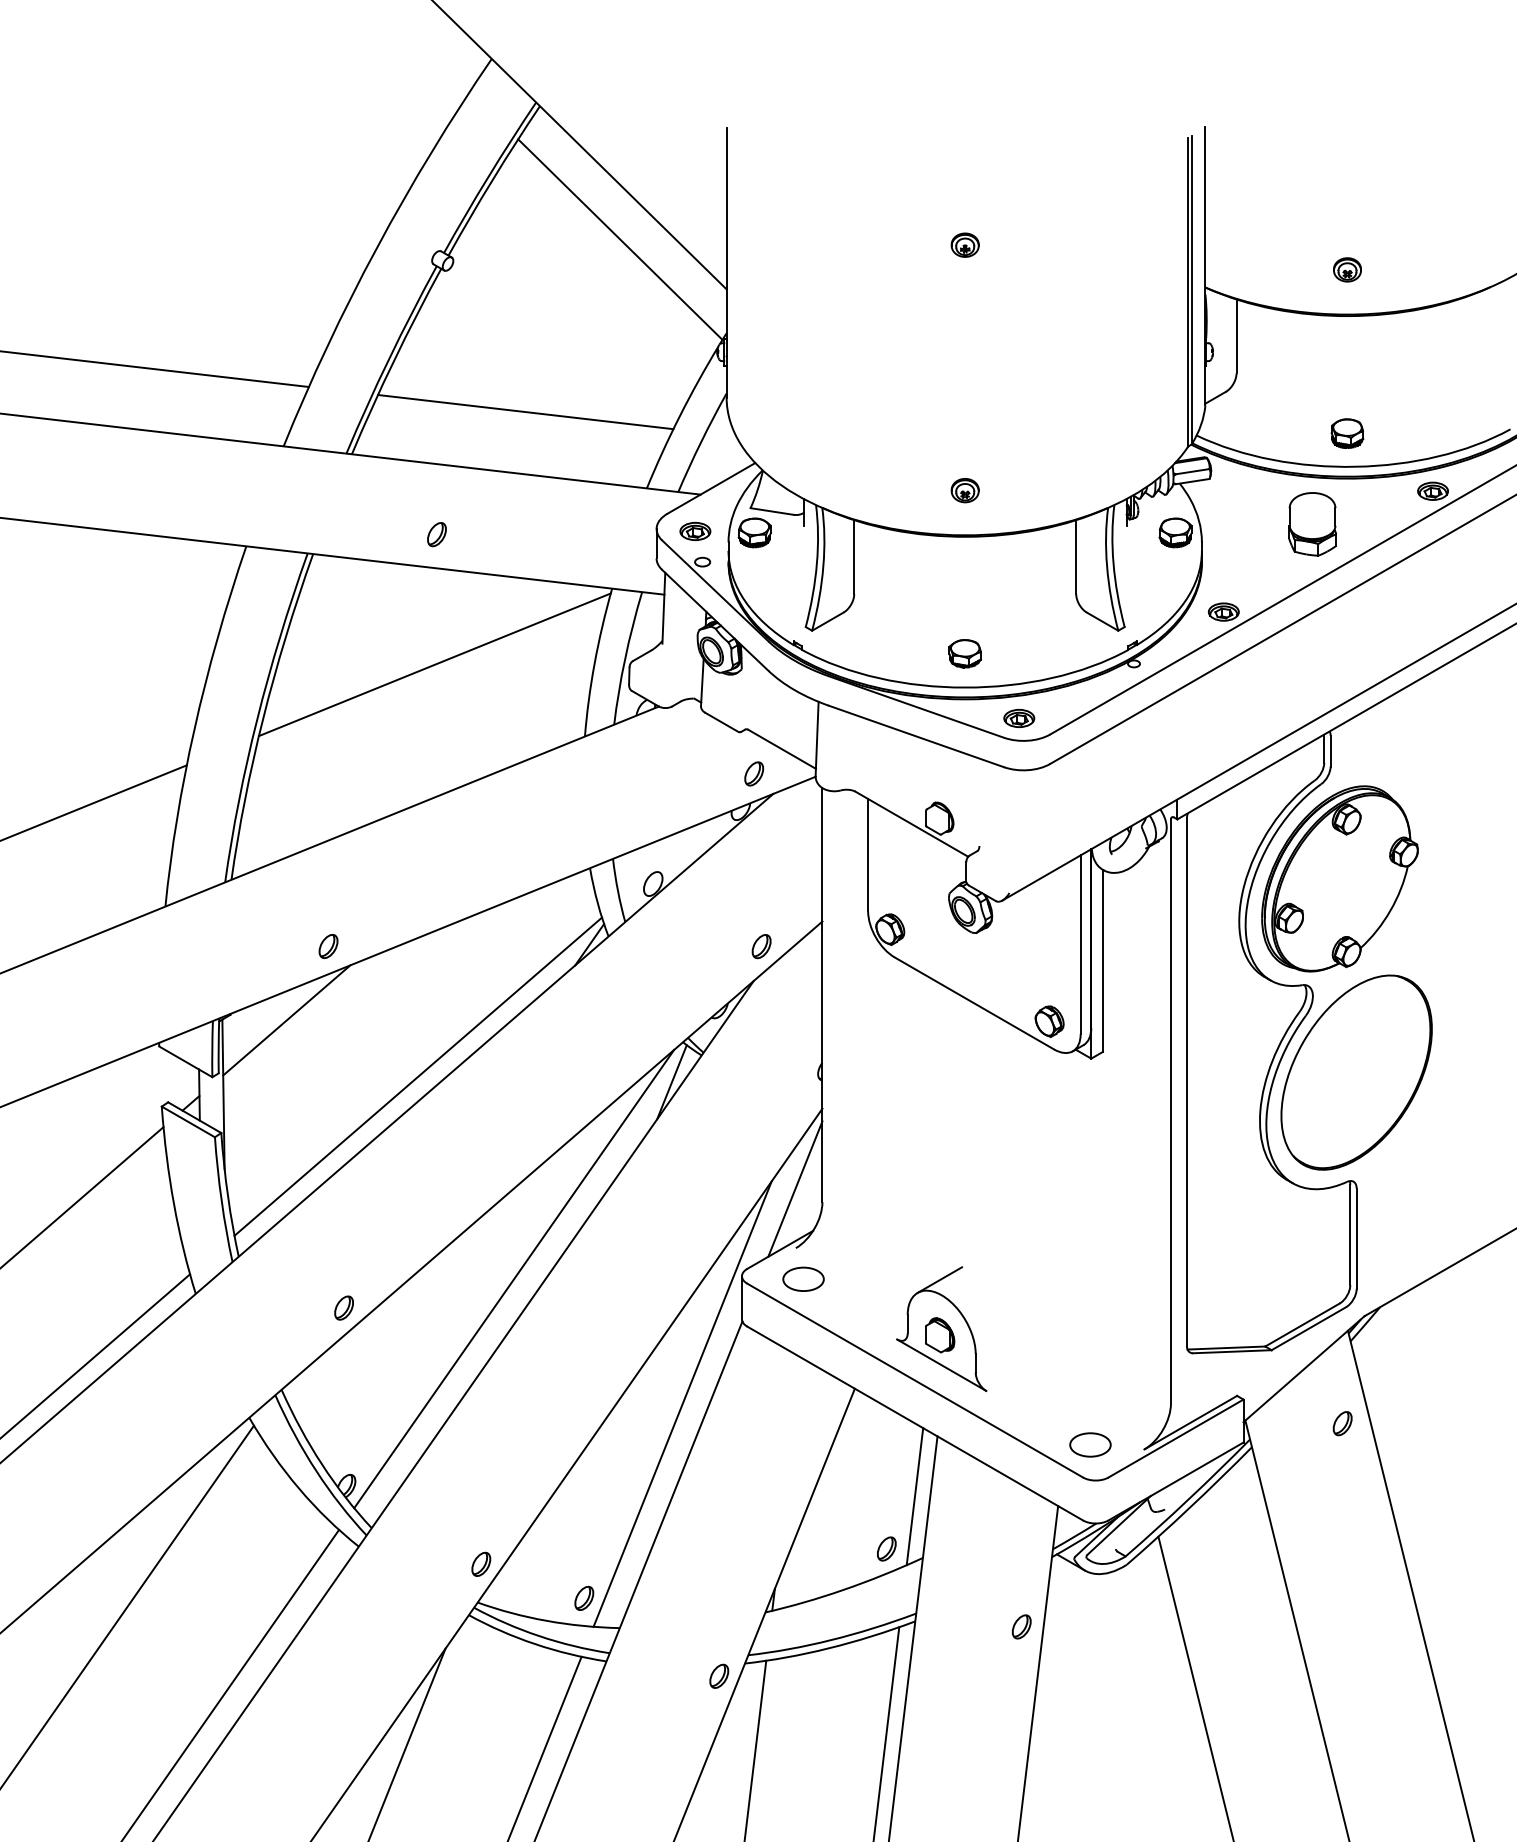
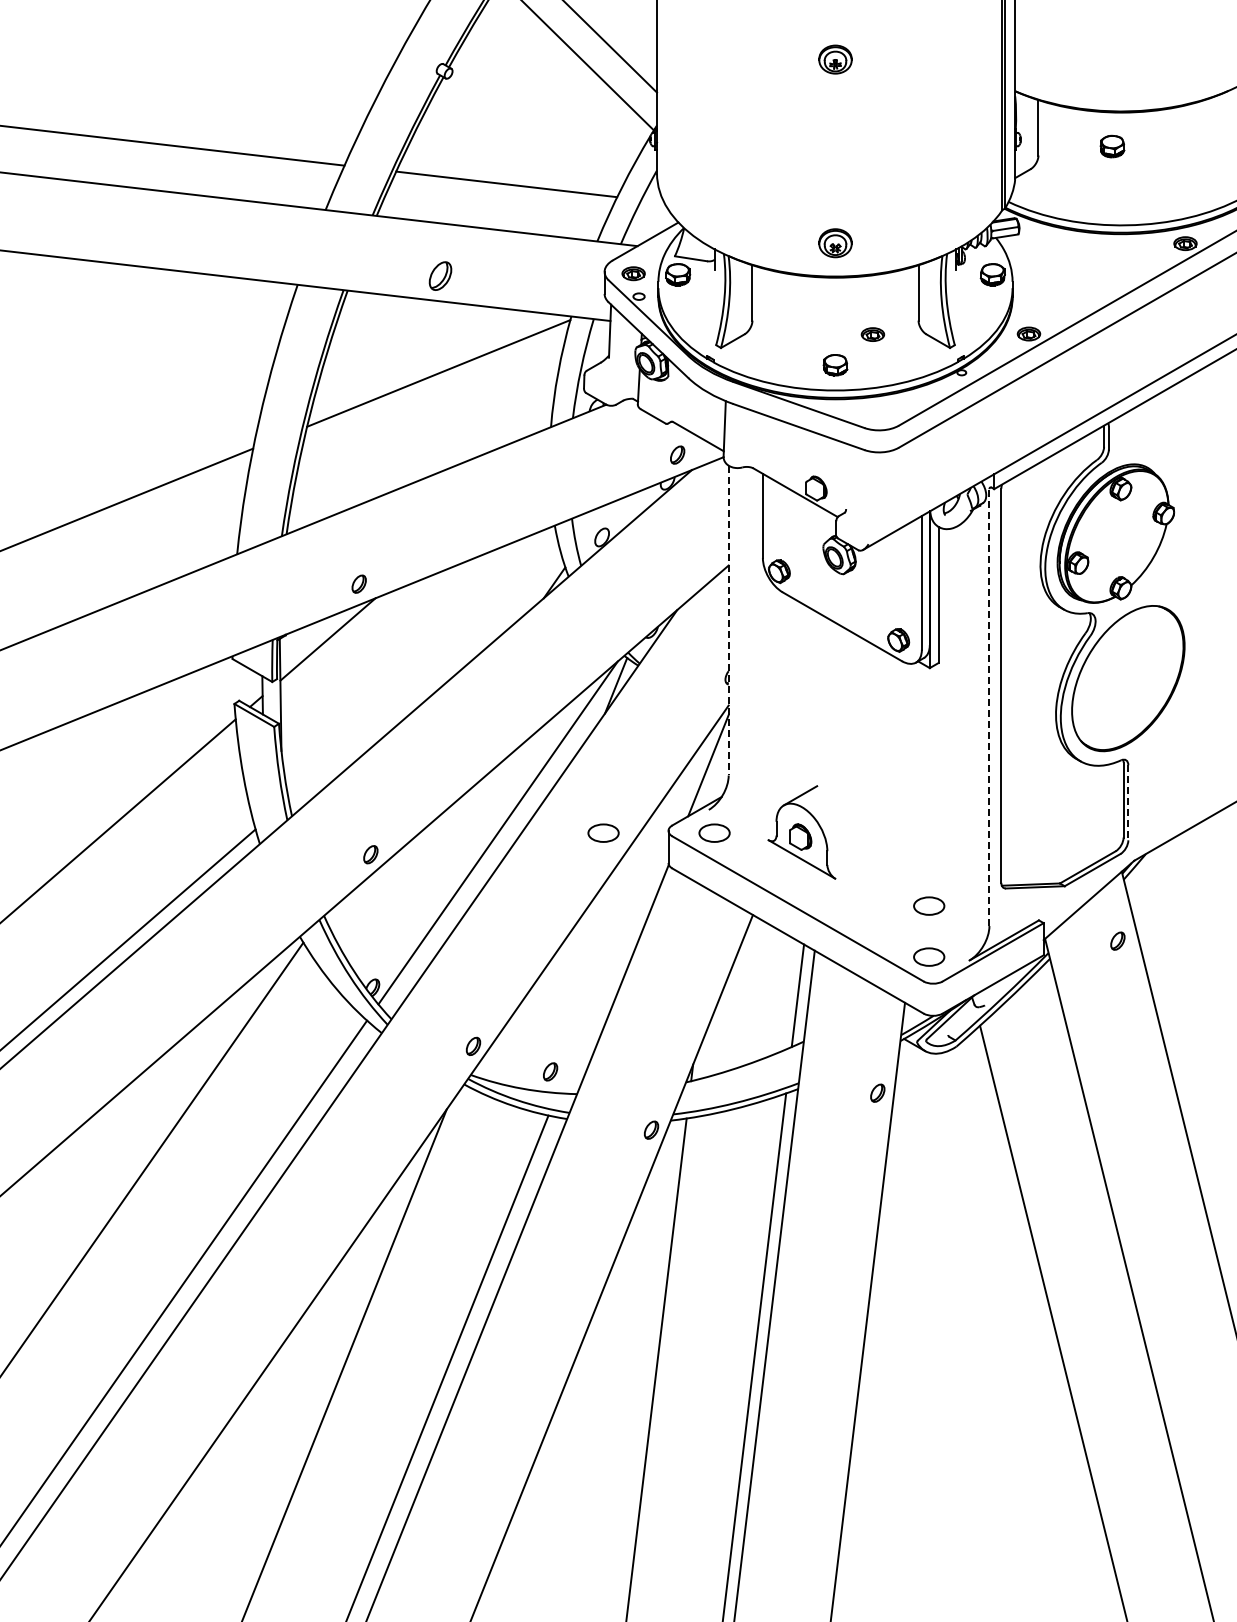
part: (965, 245) -> (835, 59), size x1.6
part: (1347, 269) -> (1121, 77), removed
part: (1347, 433) -> (1112, 146), moved
part: (965, 489) -> (835, 242), size x1.6
part: (1312, 524) -> (1095, 268), removed
part: (435, 533) -> (439, 275), size x1.6
part: (1018, 718) -> (872, 334), moved
part: (760, 945) -> (682, 583), removed
line: (822, 995) -> (728, 620), solid -> dashed
line: (417, 1076) -> (425, 681), removed
line: (1171, 1111) -> (989, 707), solid -> dashed
line: (1356, 1238) -> (1128, 802), solid -> dashed
part: (655, 1278) -> (603, 832), added
part: (941, 1329) -> (801, 832), moved
part: (1090, 1375) -> (929, 905), added
line: (681, 1404) -> (623, 926), removed
part: (886, 1548) -> (776, 1034), removed

